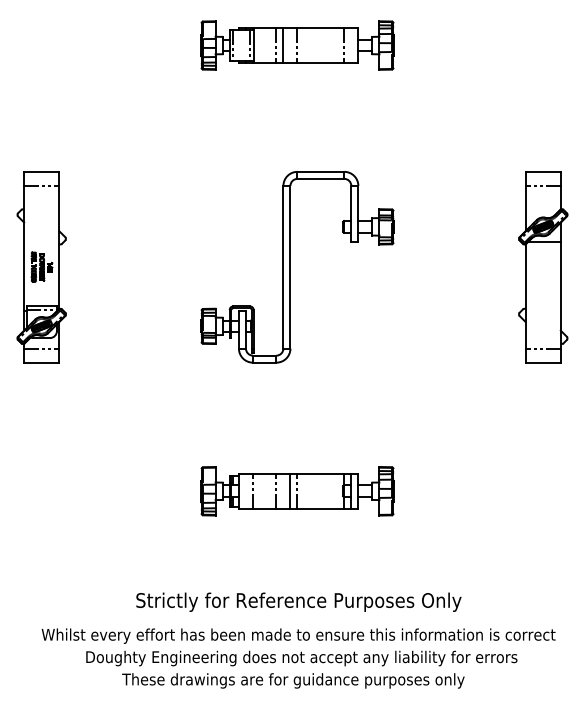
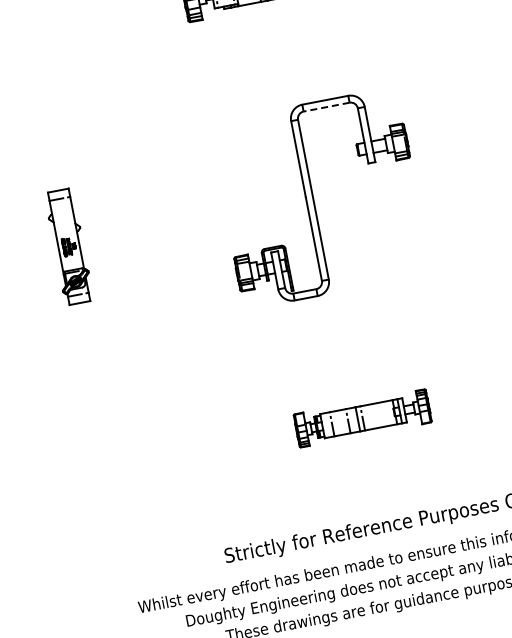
line: (320, 178) -> (326, 106), solid -> dashed
part: (41, 267) -> (69, 247), size x0.6
part: (297, 491) -> (362, 418), size x0.7

